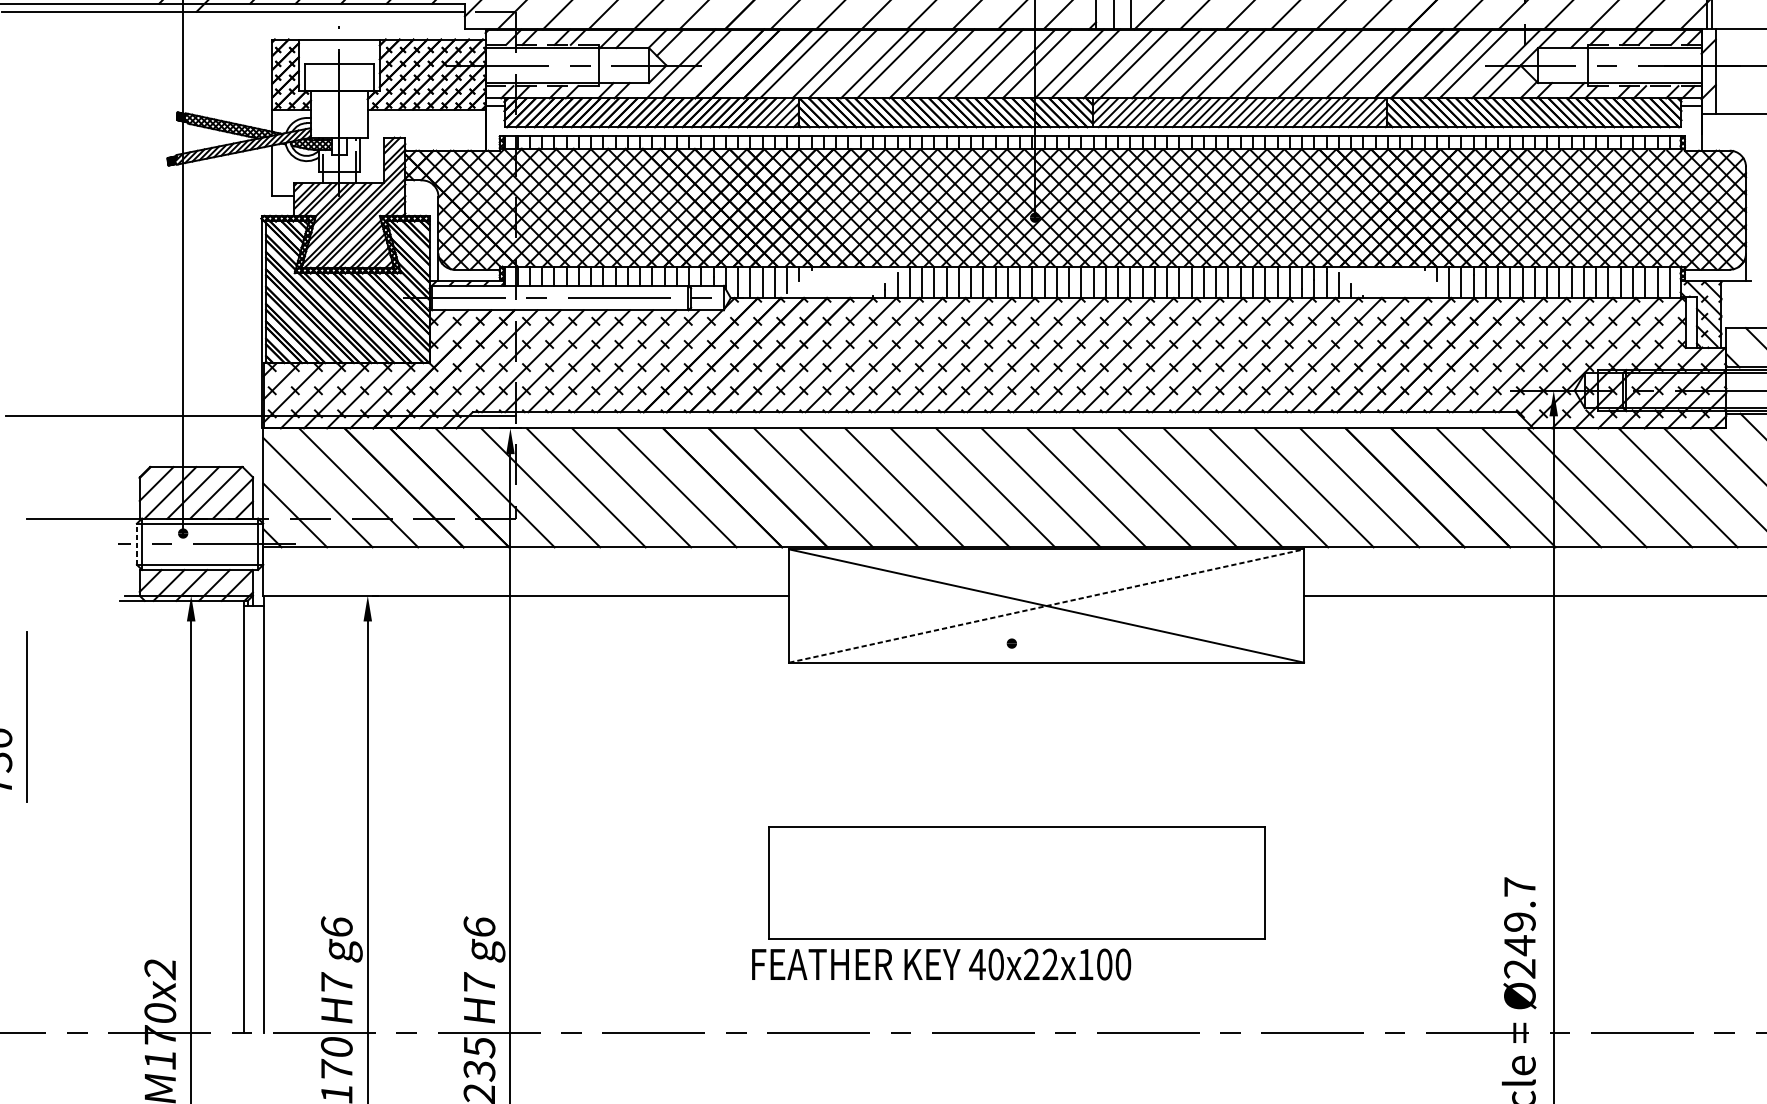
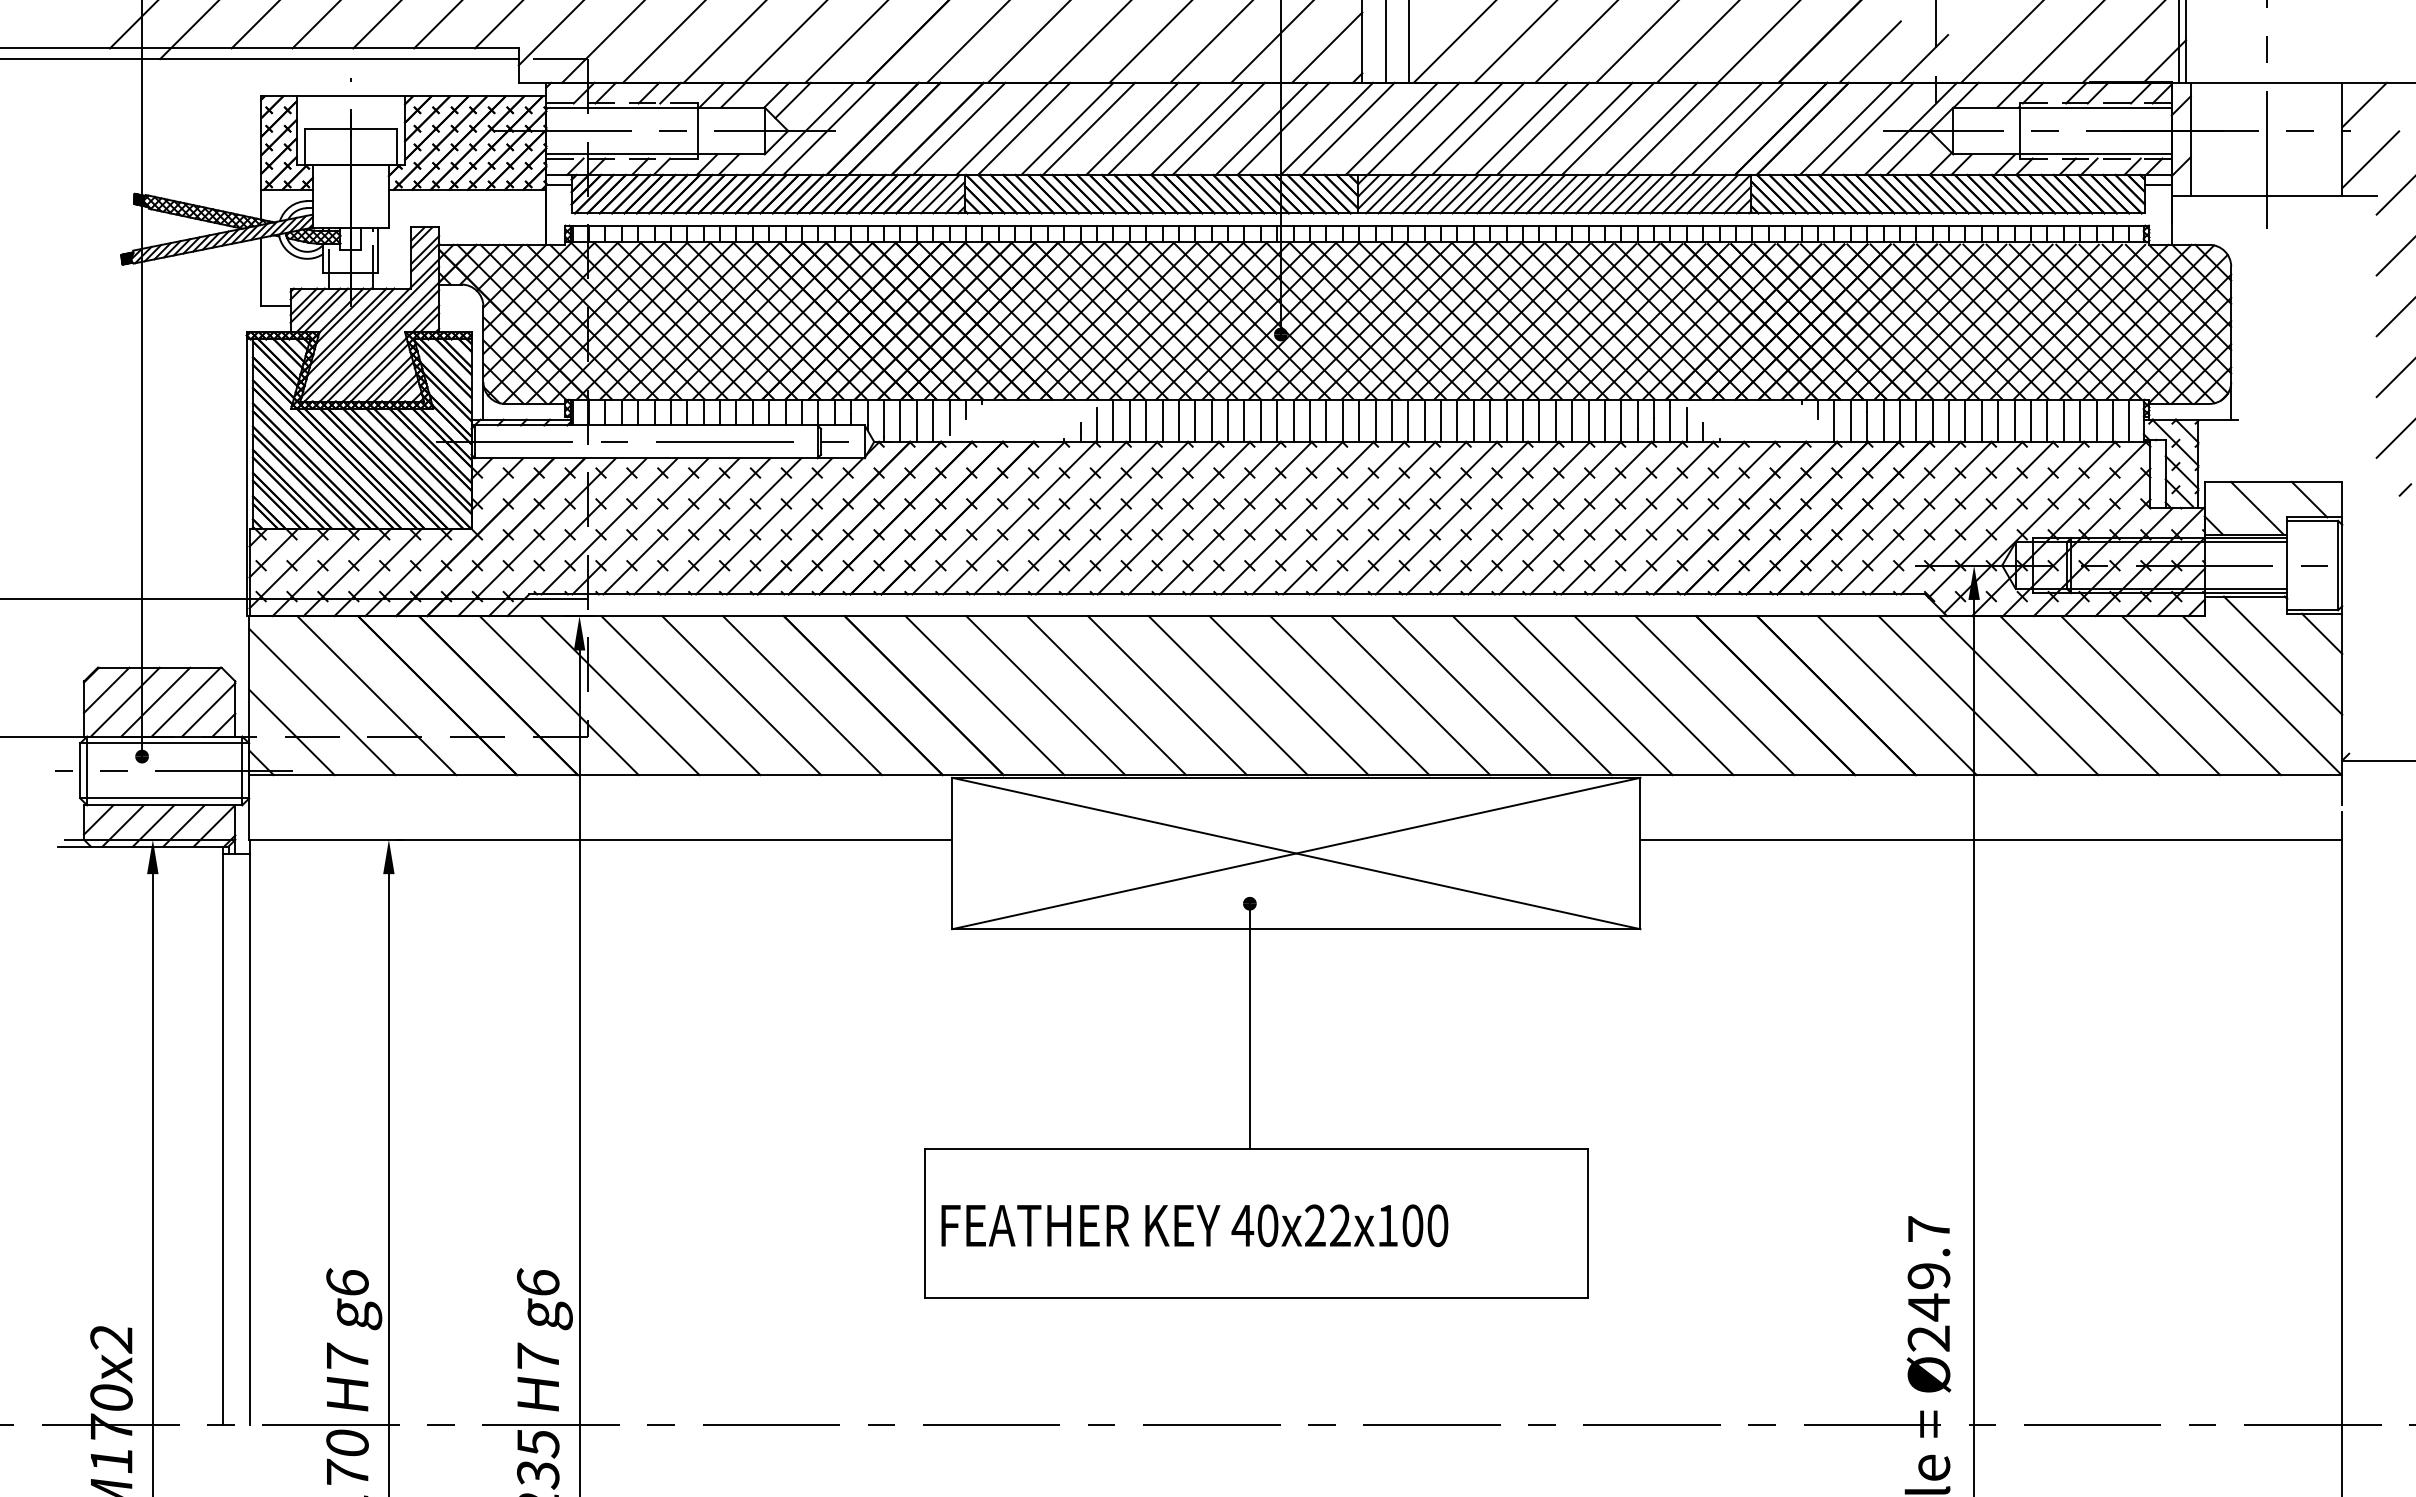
line: (137, 543) -> (80, 770), dashed -> solid
line: (1046, 606) -> (1296, 853), dashed -> solid
line: (1011, 734) -> (1249, 1025), added
text: (941, 964) -> (1194, 1225), moved

